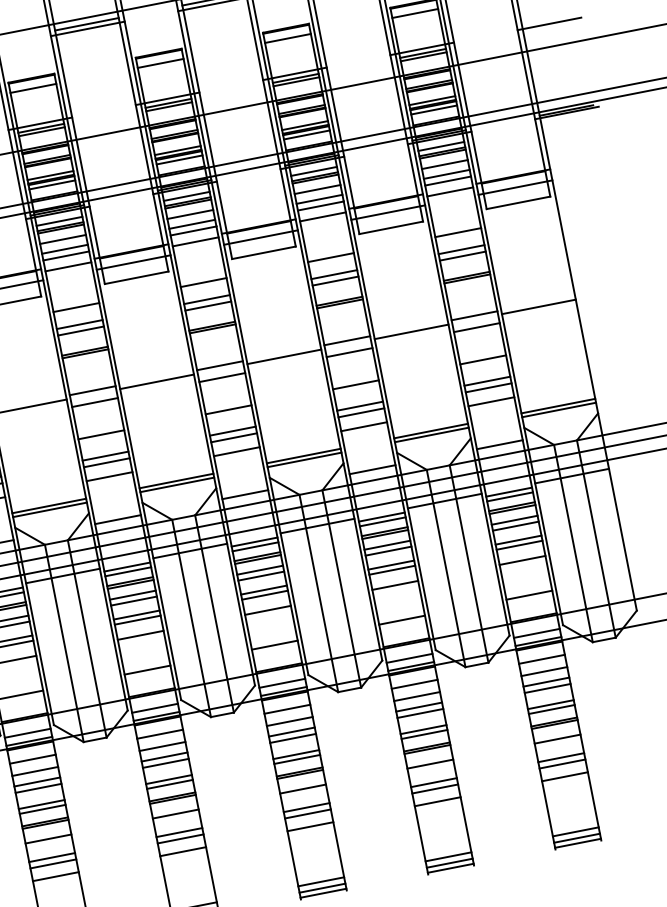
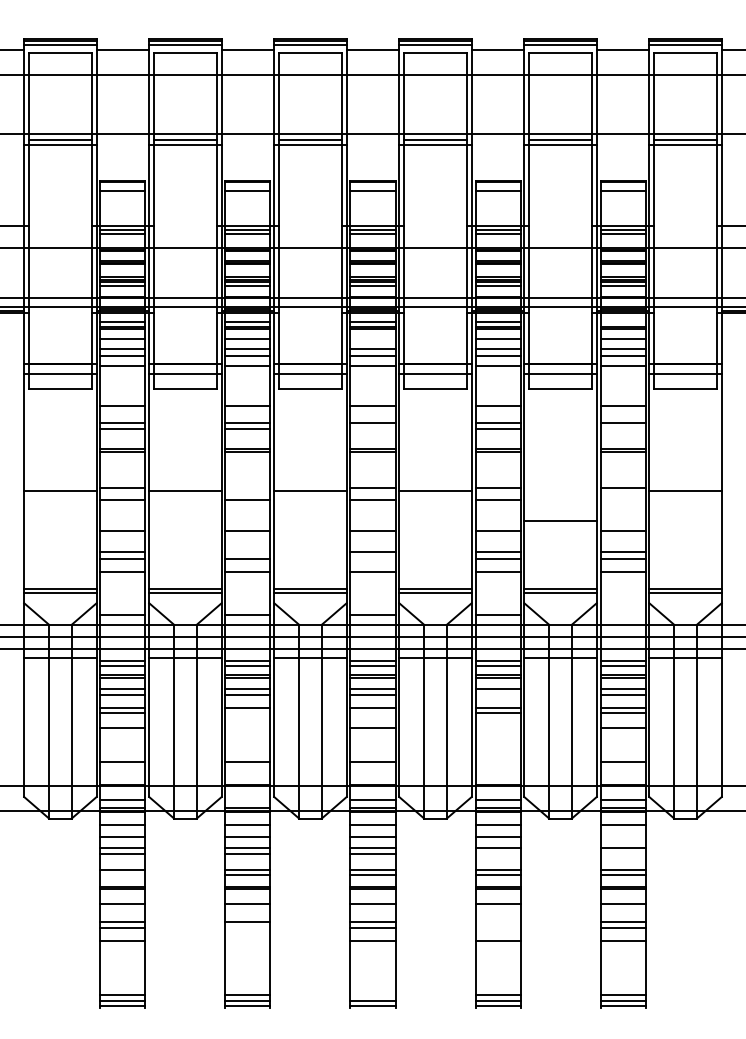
line: (440, 146) -> (622, 321), removed
line: (189, 214) -> (372, 339), removed
line: (462, 256) -> (622, 429), removed
line: (207, 306) -> (372, 429), removed
line: (476, 327) -> (622, 499), removed
line: (411, 331) -> (560, 521), moved
line: (92, 390) -> (247, 487), removed
line: (233, 437) -> (372, 558), removed
line: (499, 444) -> (622, 614), removed
line: (105, 456) -> (247, 552), removed
line: (388, 551) -> (497, 694), removed
line: (394, 585) -> (497, 728), removed
line: (264, 595) -> (372, 713), removed
line: (137, 620) -> (247, 713), removed
line: (401, 620) -> (497, 762), removed
line: (140, 635) -> (247, 728), removed
line: (543, 671) -> (622, 837), removed
line: (547, 689) -> (622, 854), removed
line: (154, 707) -> (247, 799), removed
line: (419, 714) -> (497, 854), removed
line: (433, 783) -> (497, 922), removed
line: (434, 789) -> (497, 928), removed
line: (42, 809) -> (122, 874), removed
line: (180, 839) -> (247, 928), removed
line: (182, 851) -> (247, 940), removed
line: (320, 881) -> (372, 994), removed

